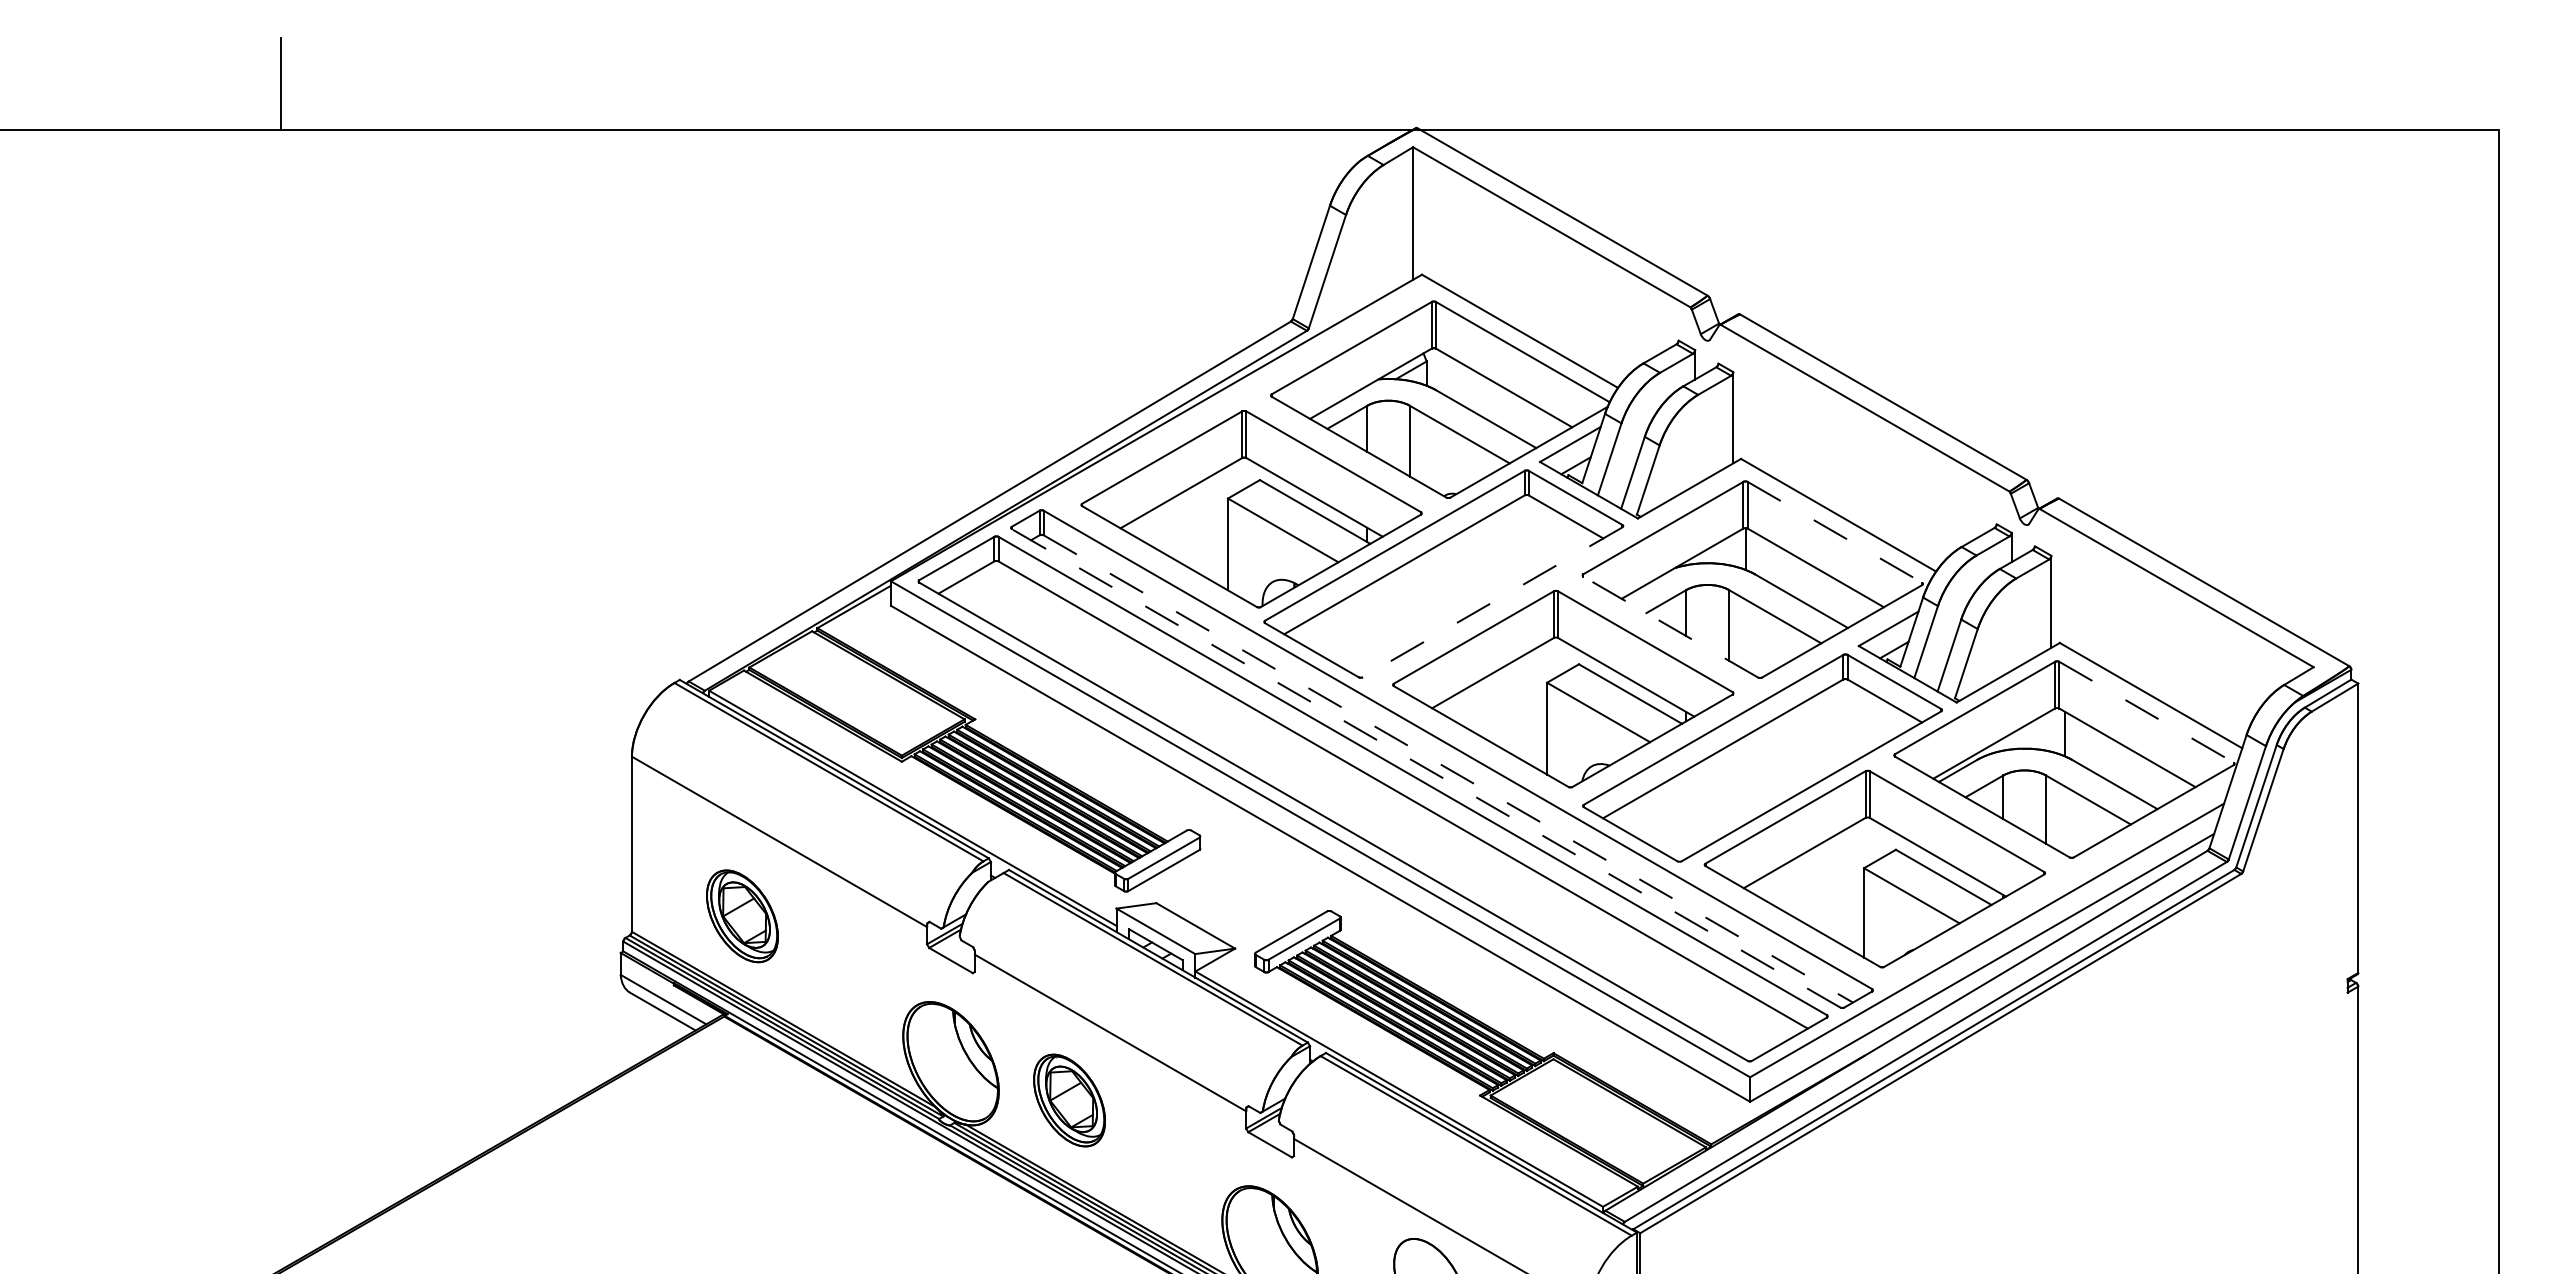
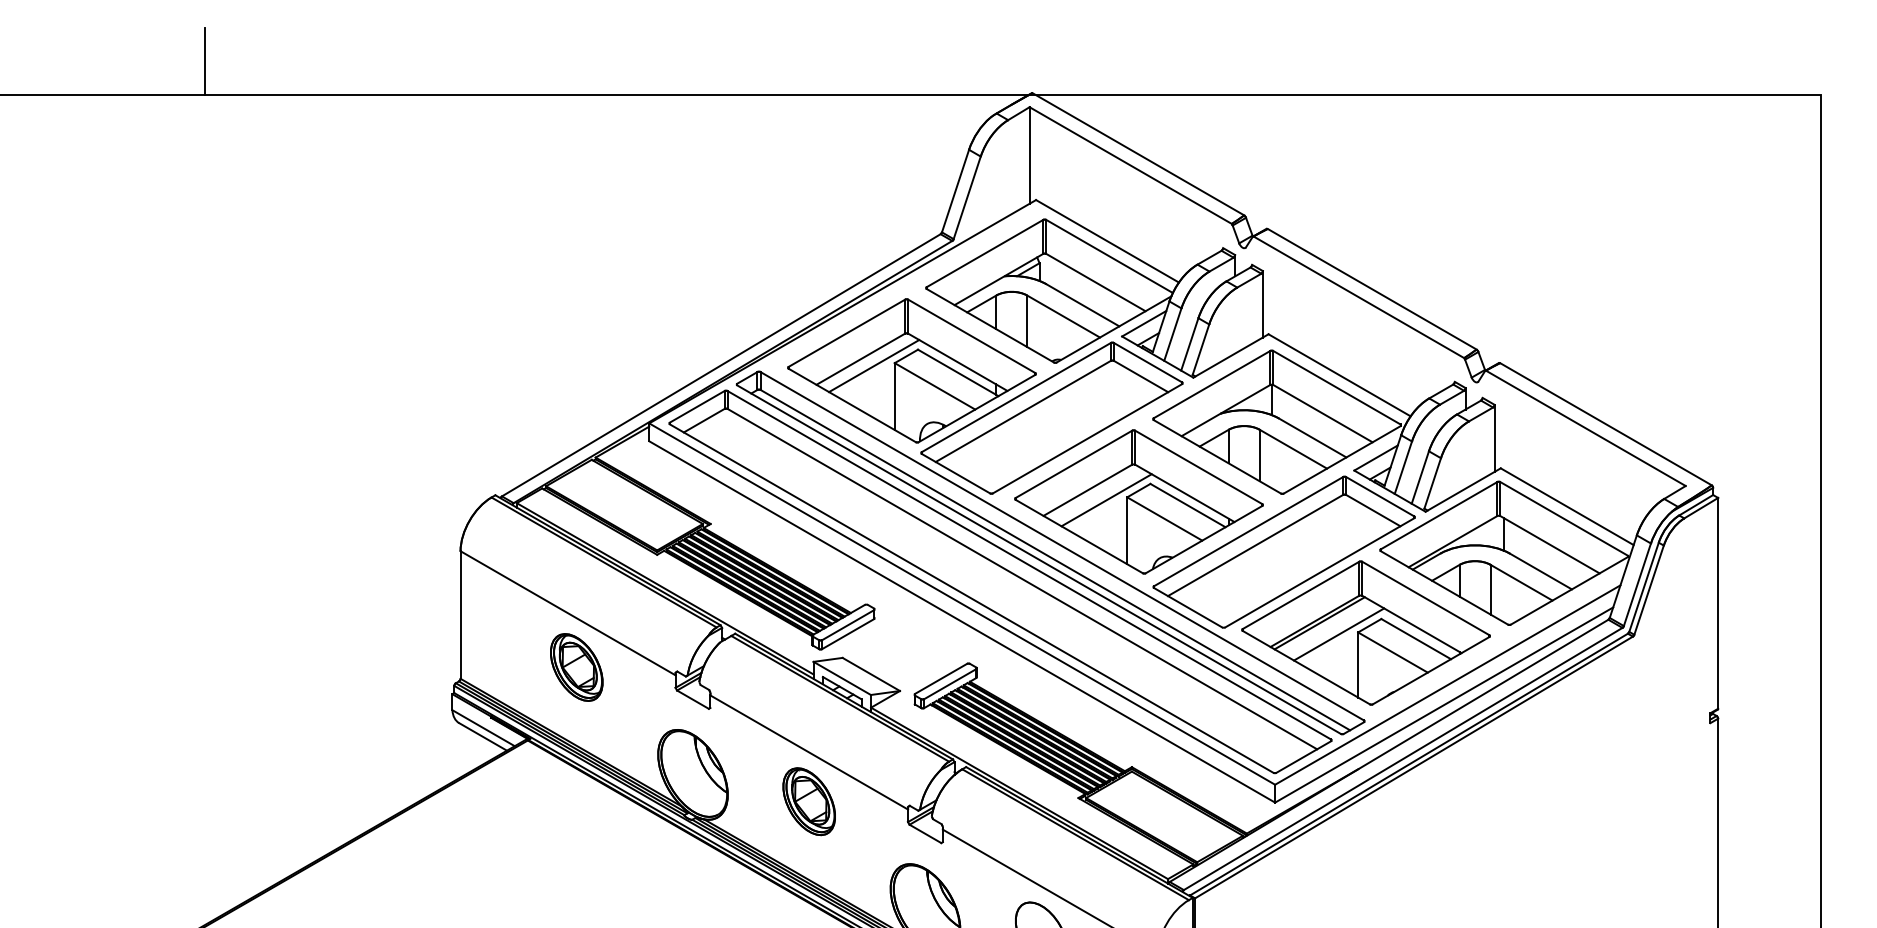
line: (1199, 502) -> (874, 366), added
line: (1834, 532) -> (1336, 387), dashed -> solid
line: (1492, 602) -> (1087, 438), dashed -> solid
line: (1670, 627) -> (1217, 457), dashed -> solid
line: (1518, 686) -> (1106, 500), added
line: (2146, 712) -> (1563, 519), dashed -> solid
line: (1425, 768) -> (1038, 559), dashed -> solid
line: (1448, 769) -> (1055, 560), dashed -> solid
line: (1811, 855) -> (1319, 623), added
line: (1837, 870) -> (1338, 634), added
part: (742, 916) -> (576, 667), moved
part: (1069, 1100) -> (809, 801), moved

